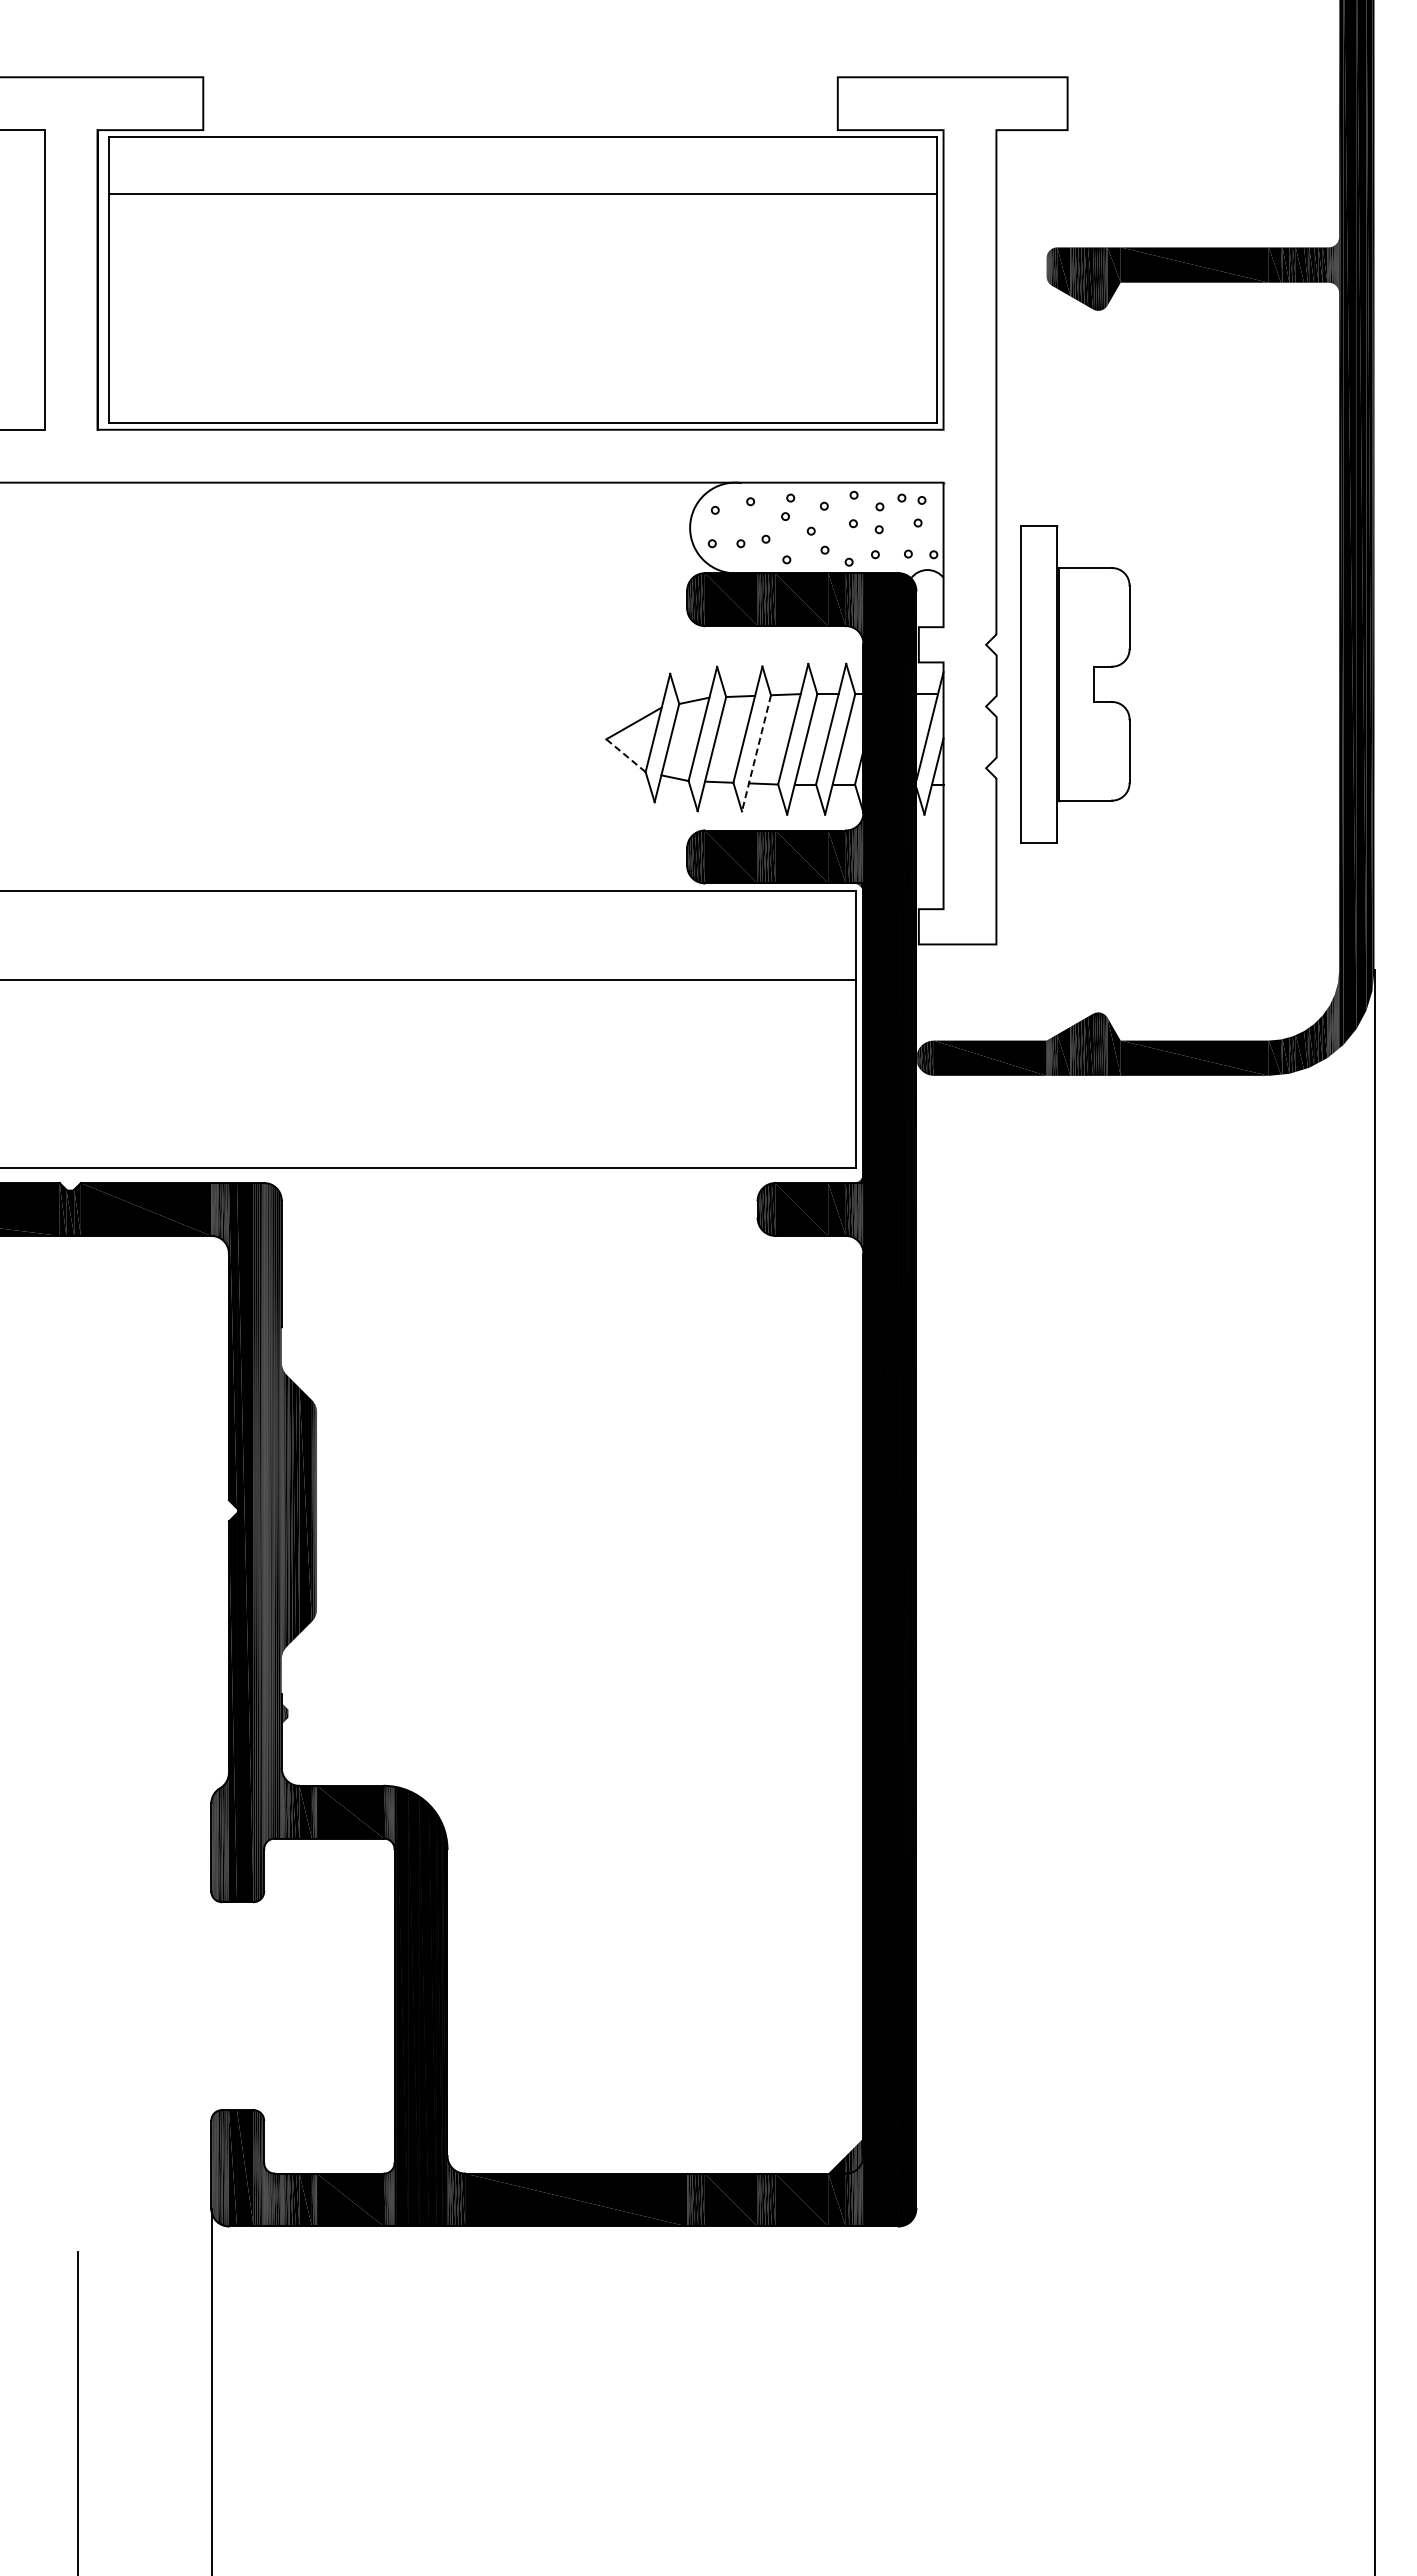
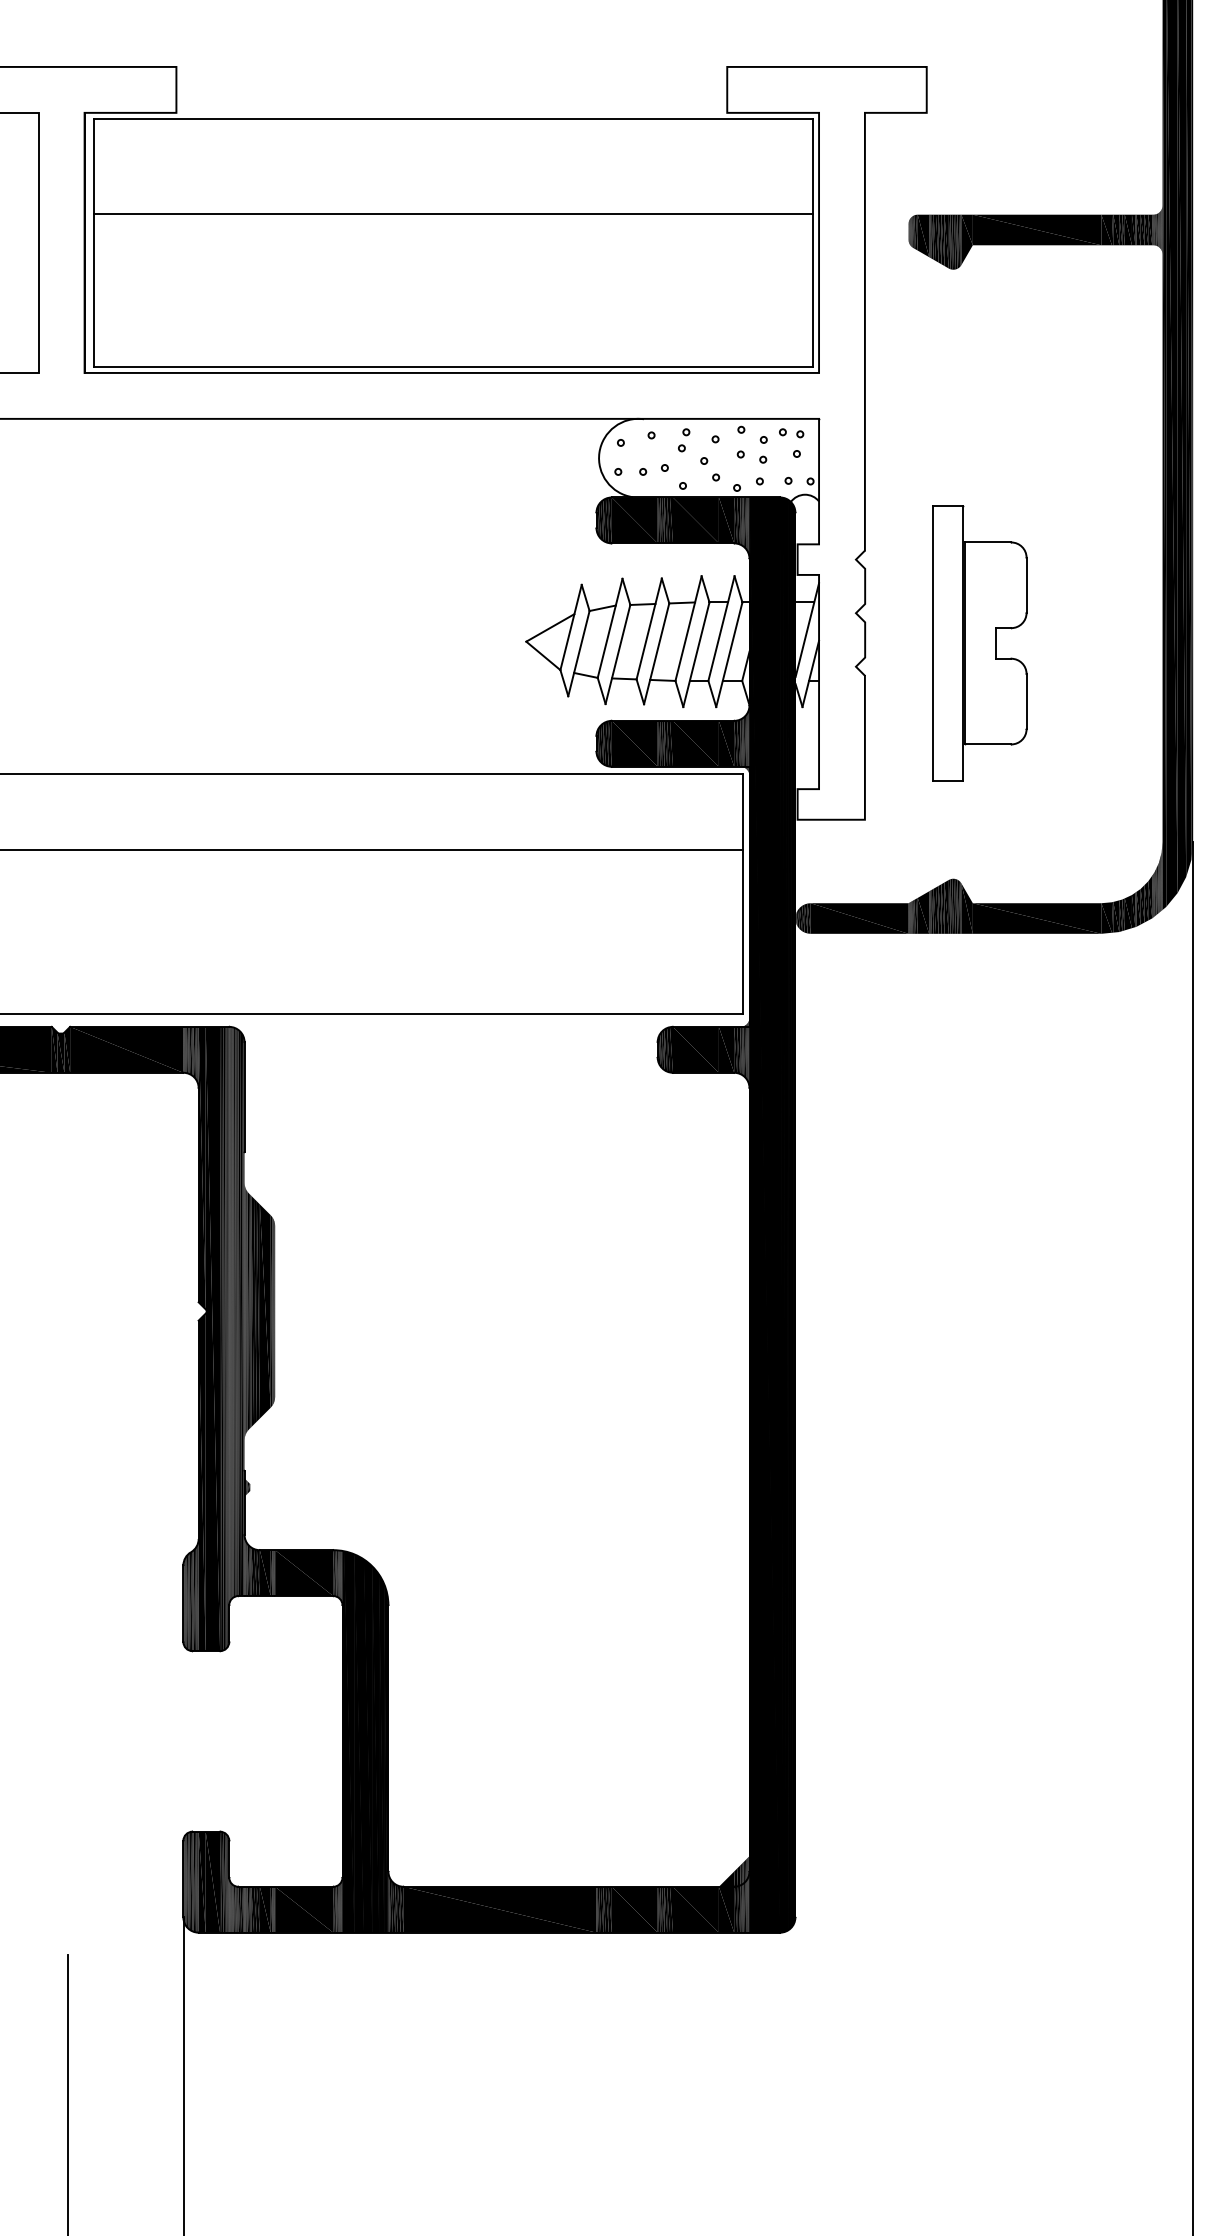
line: (522, 194) -> (453, 213), moved
part: (1075, 684) -> (979, 643), moved
line: (756, 753) -> (656, 654), dashed -> solid
line: (626, 755) -> (543, 655), dashed -> solid

